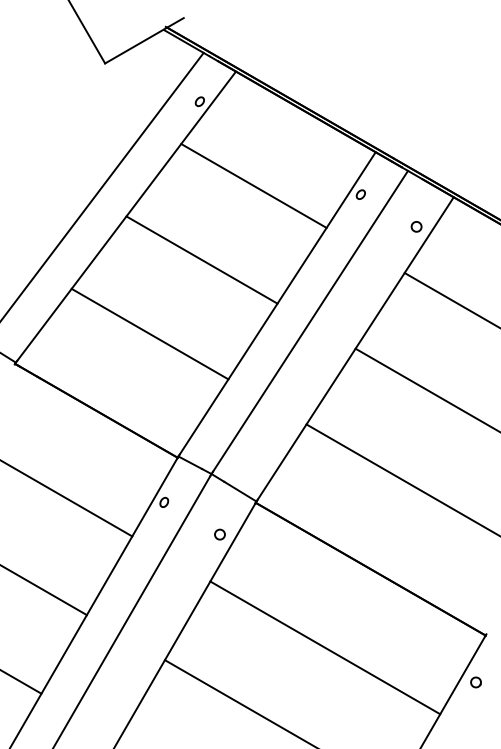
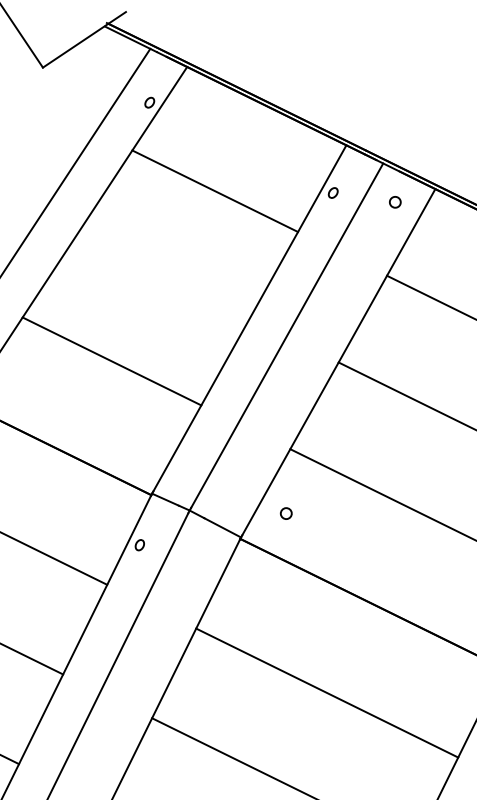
part: (416, 226) -> (395, 201), moved
line: (201, 259) -> (163, 275), removed
circle: (219, 534) -> (285, 513), moved

